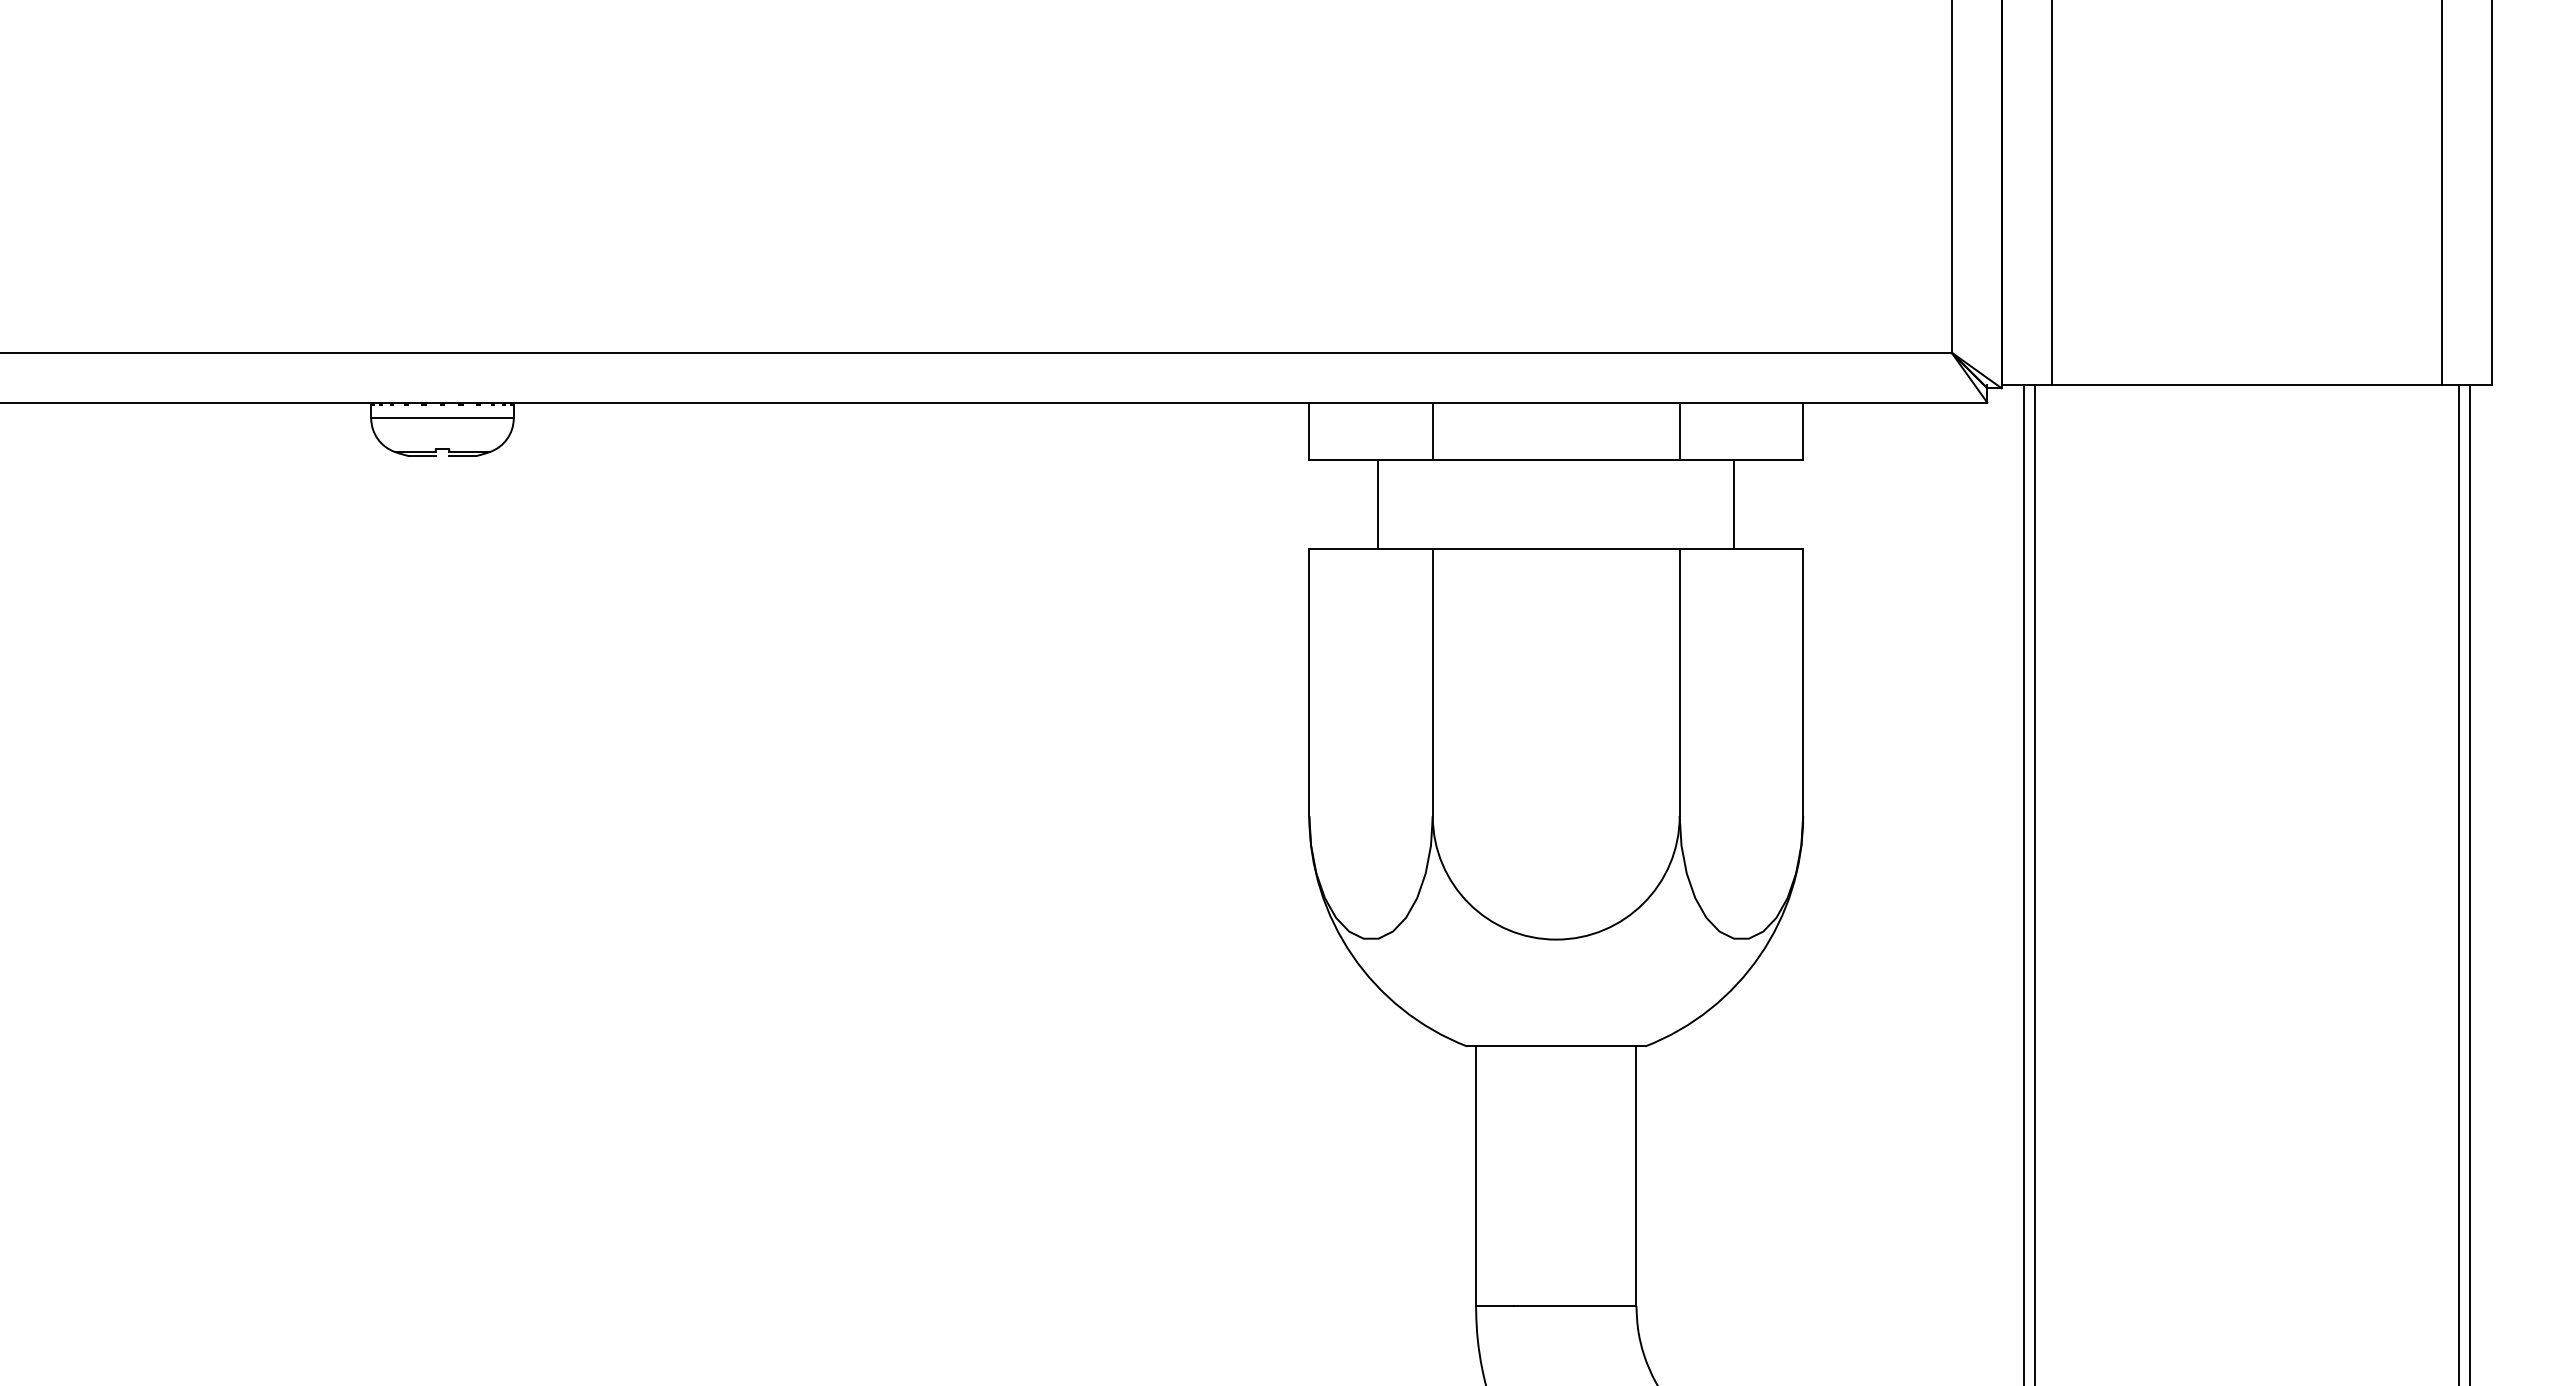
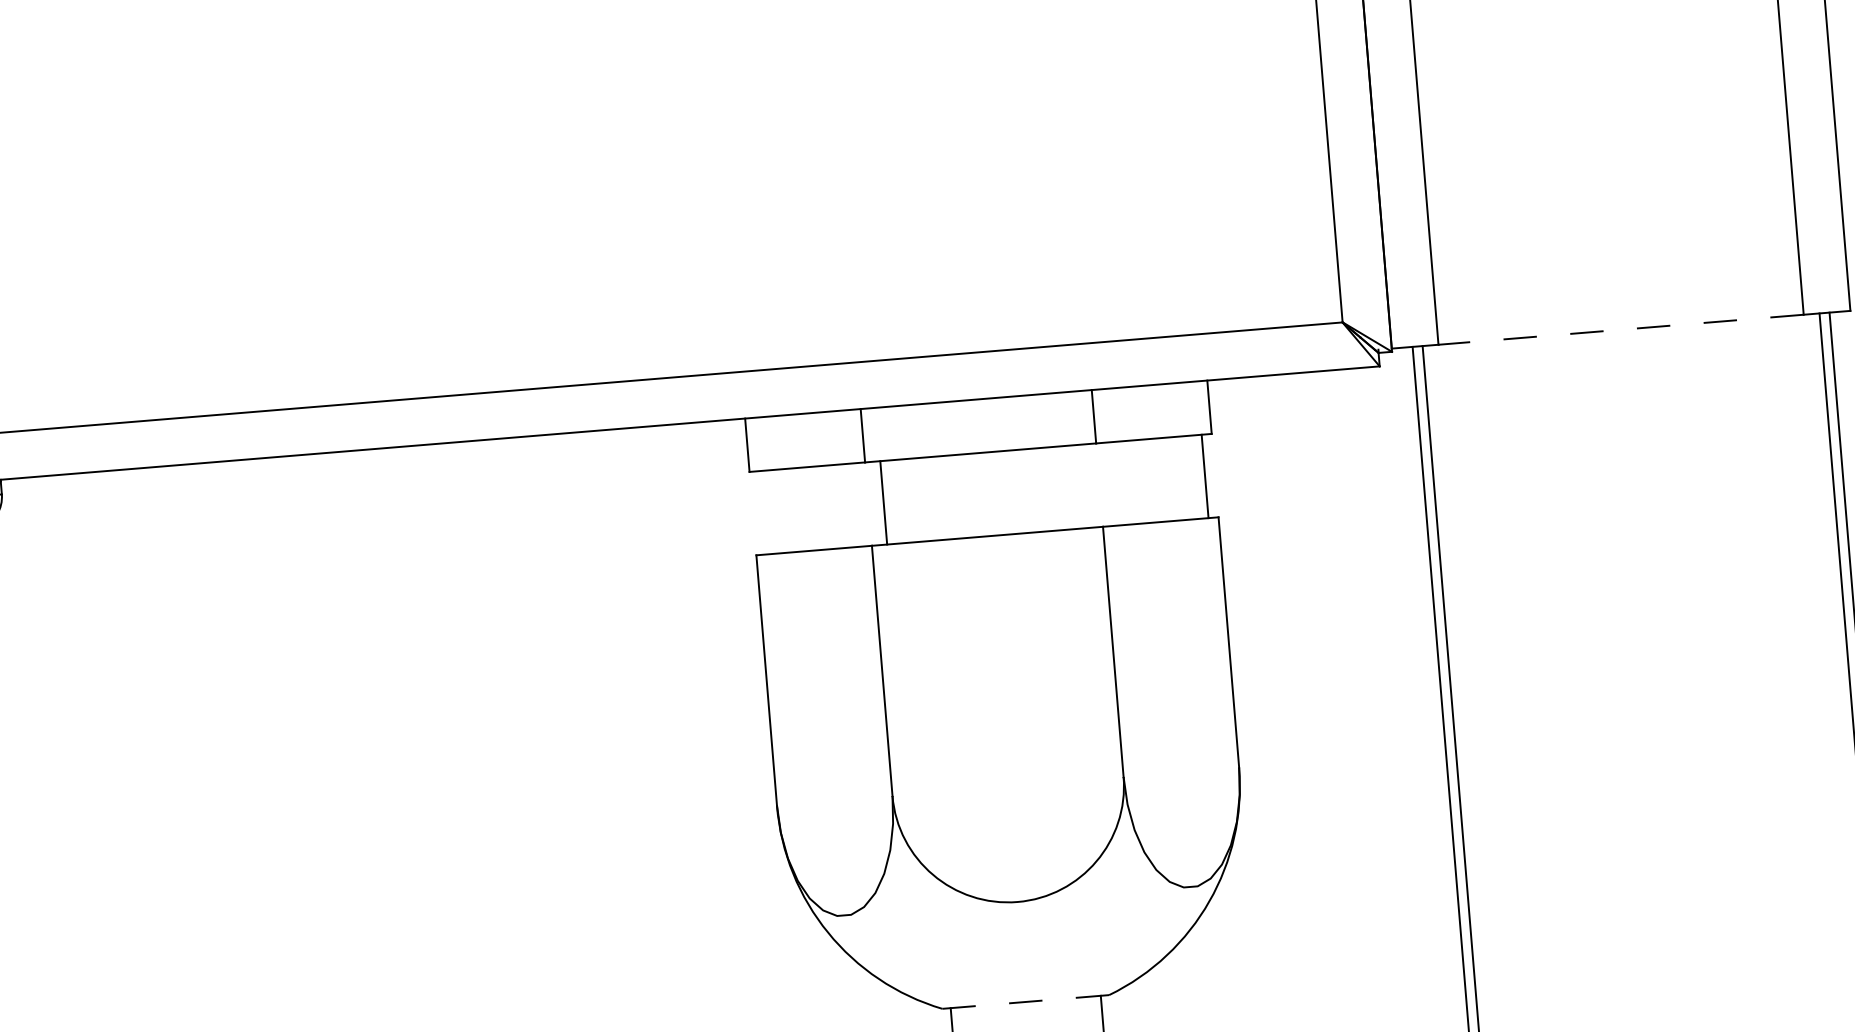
line: (2246, 384) -> (1620, 329), solid -> dashed
line: (1378, 503) -> (884, 502), moved
line: (1734, 503) -> (1205, 475), moved
line: (1556, 1046) -> (1026, 1002), solid -> dashed

